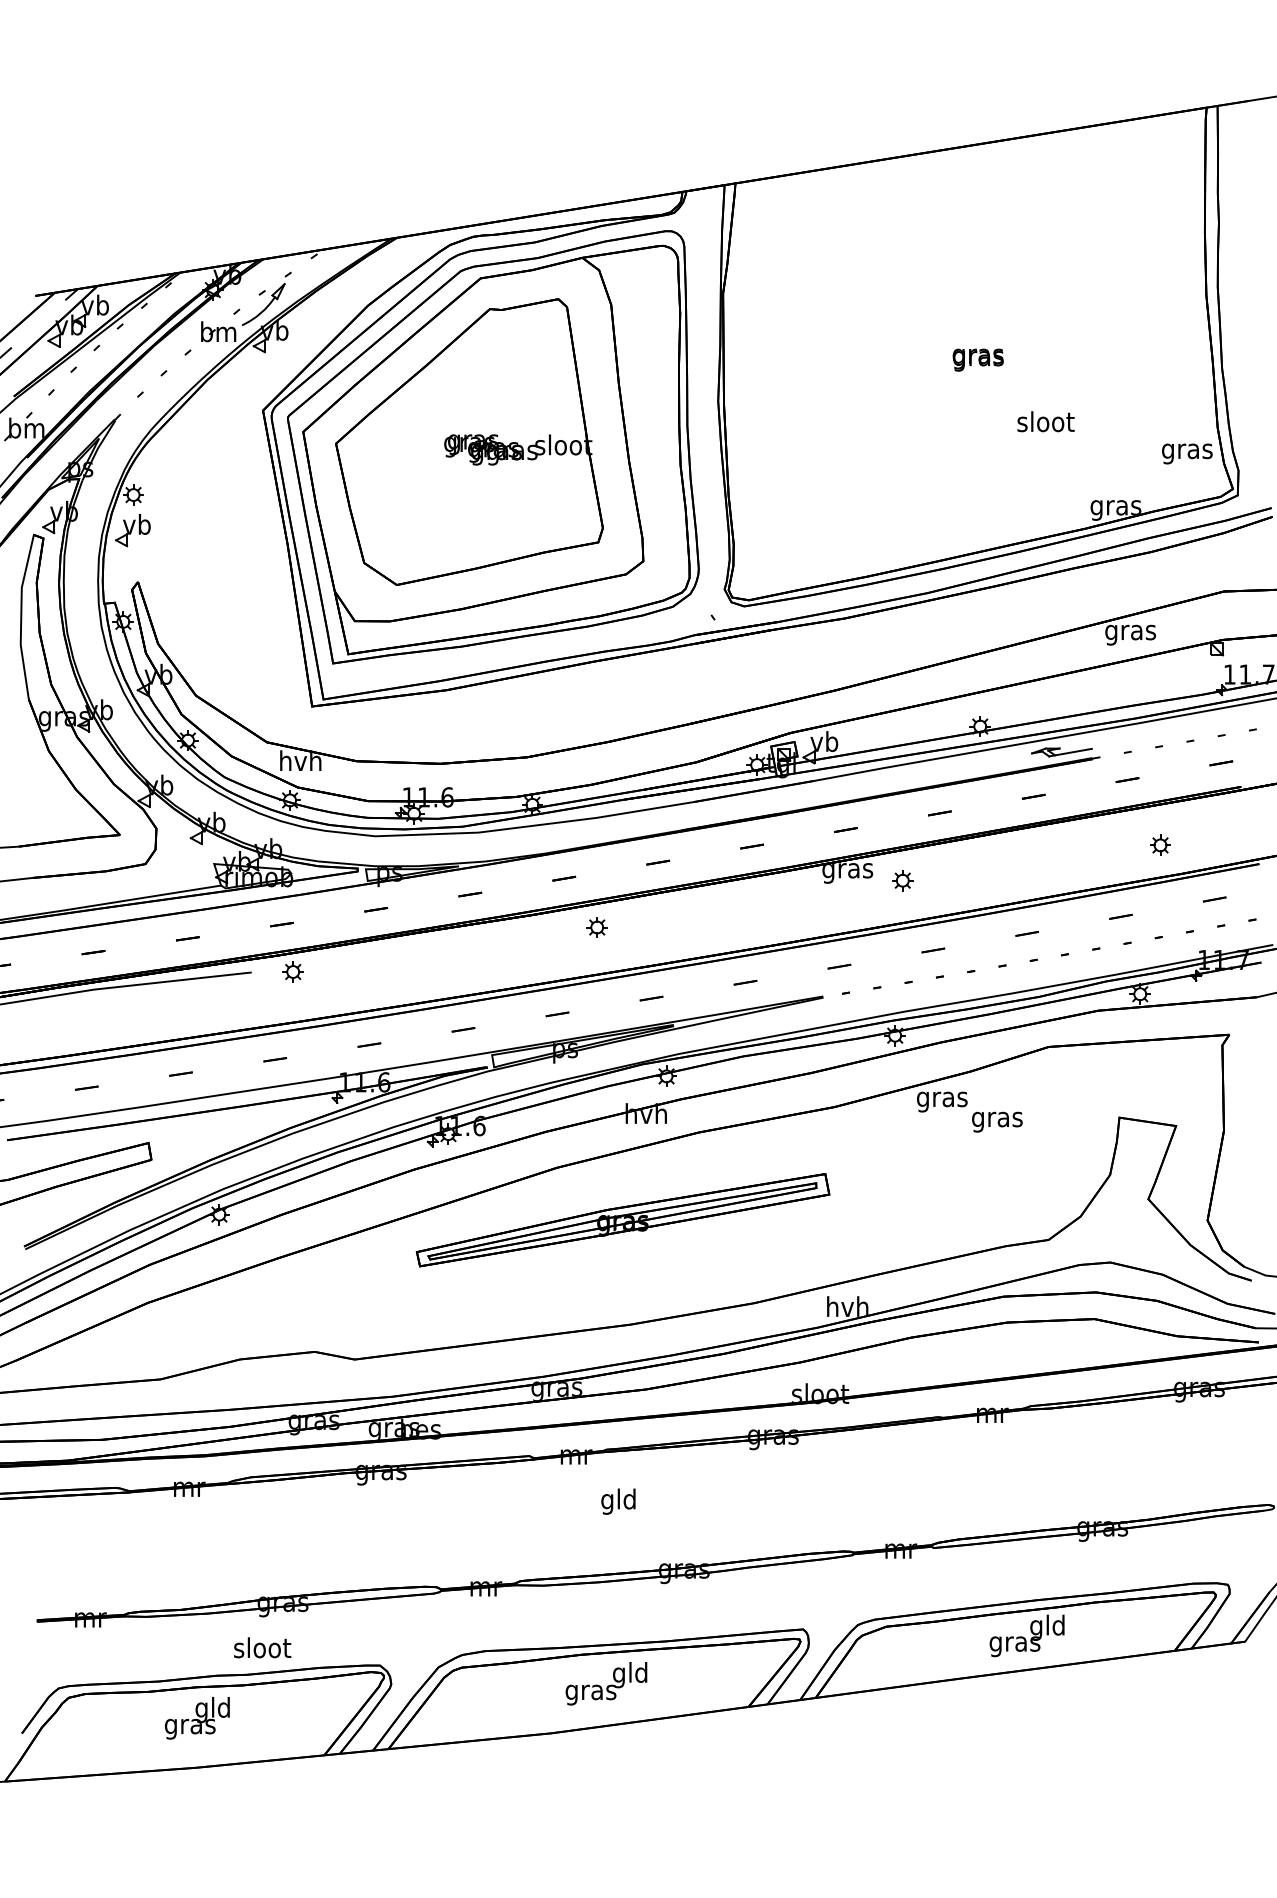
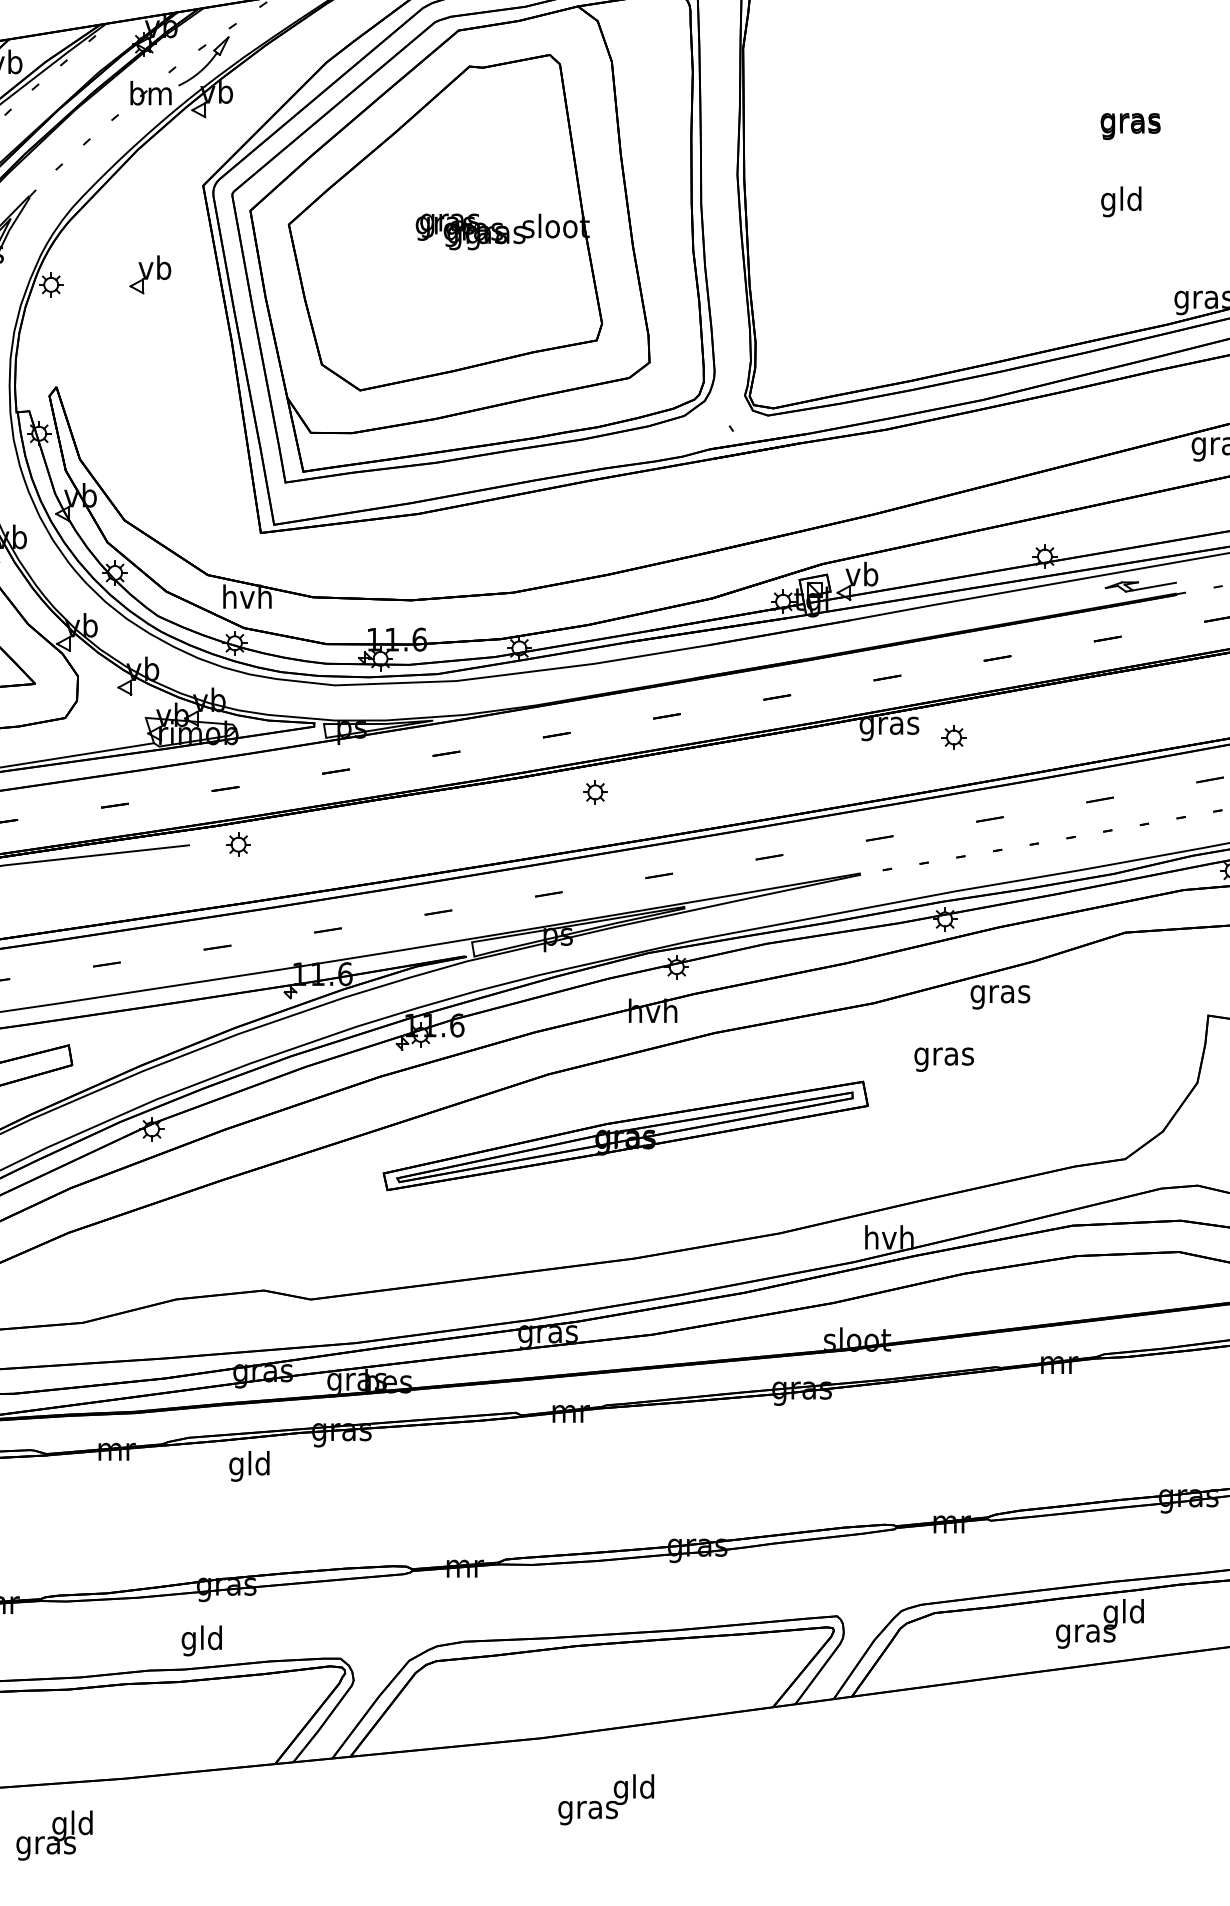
text: (977, 359) -> (1129, 125), moved
text: (1045, 424) -> (1121, 202), sloot -> gld
part: (132, 530) -> (149, 274), moved
text: (997, 1121) -> (944, 1058), moved
text: (618, 1501) -> (249, 1466), moved
text: (262, 1650) -> (202, 1641), sloot -> gld
text: (606, 1683) -> (606, 1799), moved
text: (197, 1718) -> (54, 1835), moved

